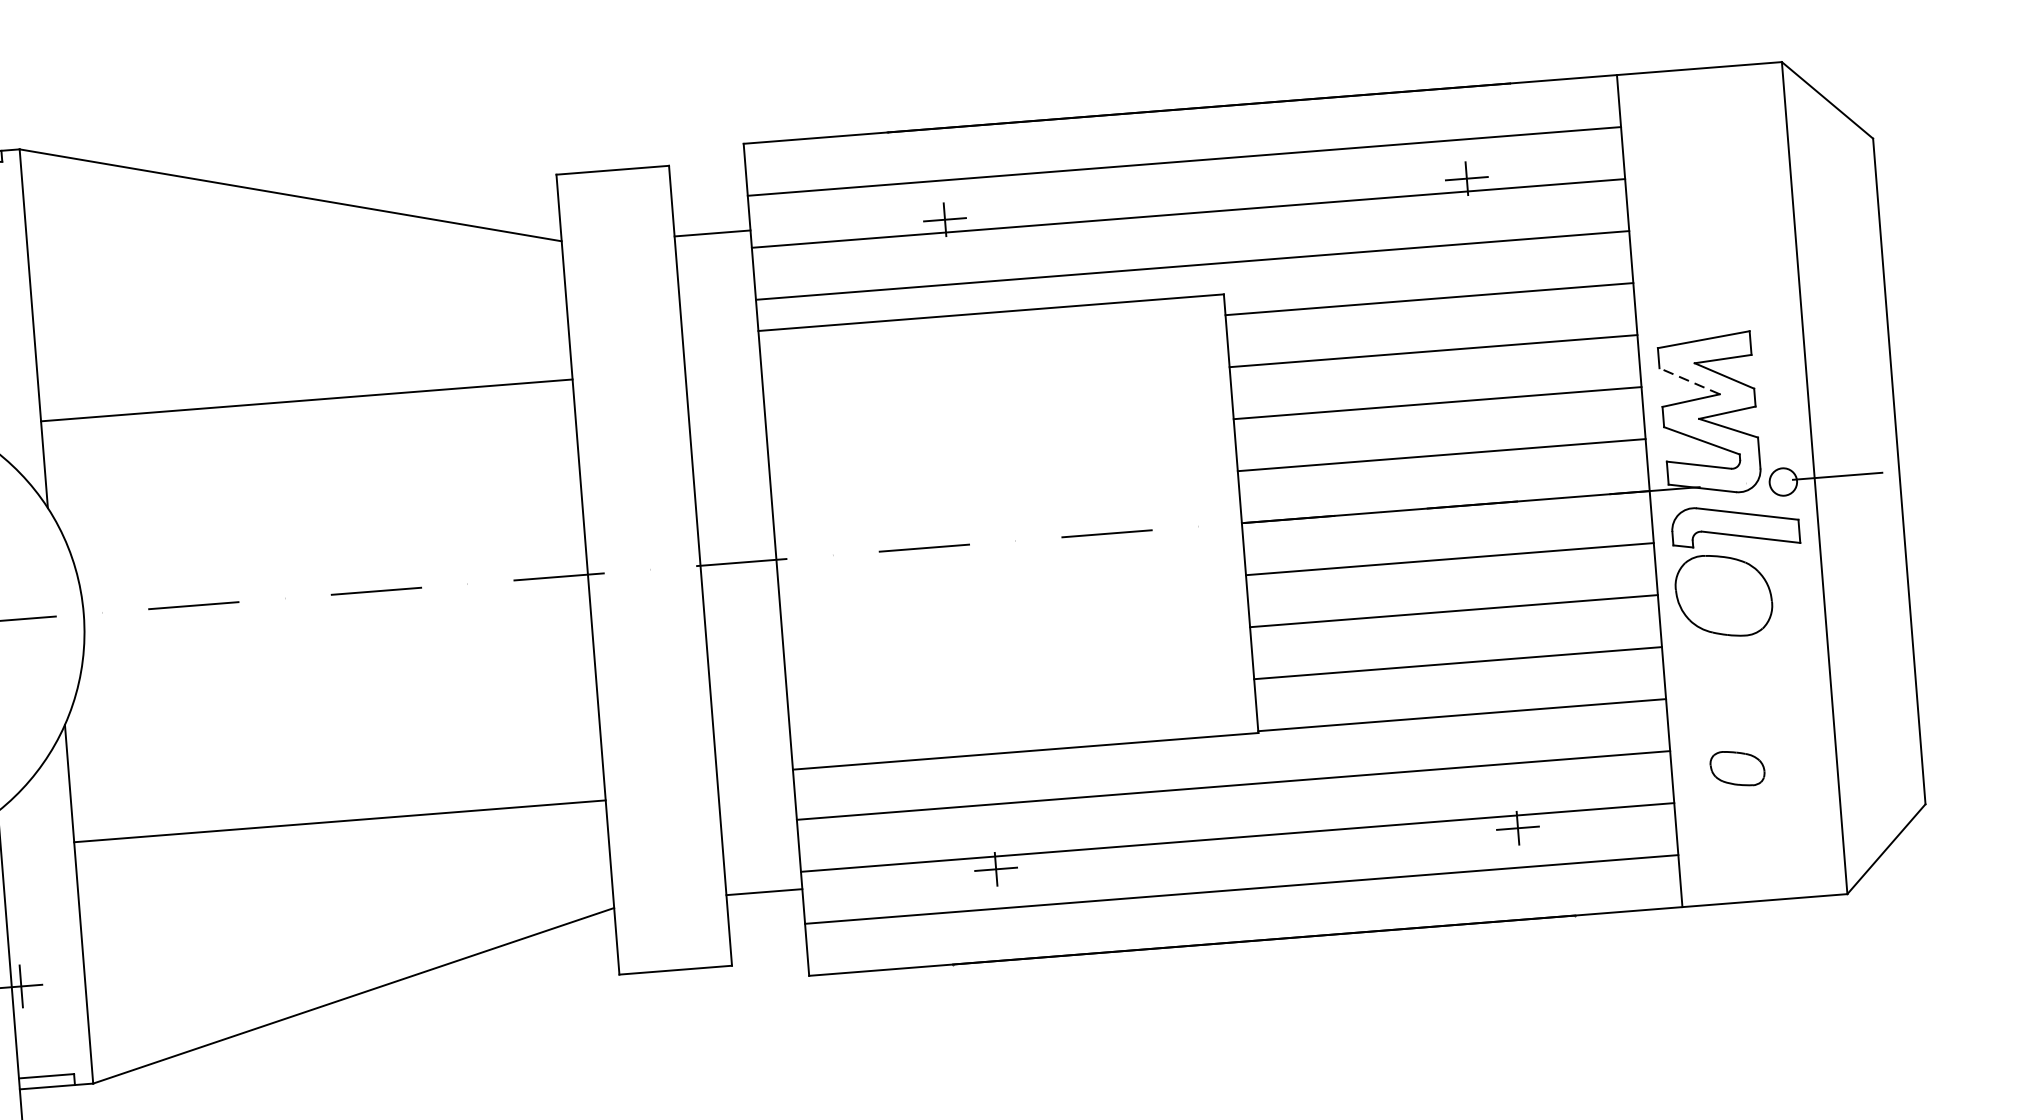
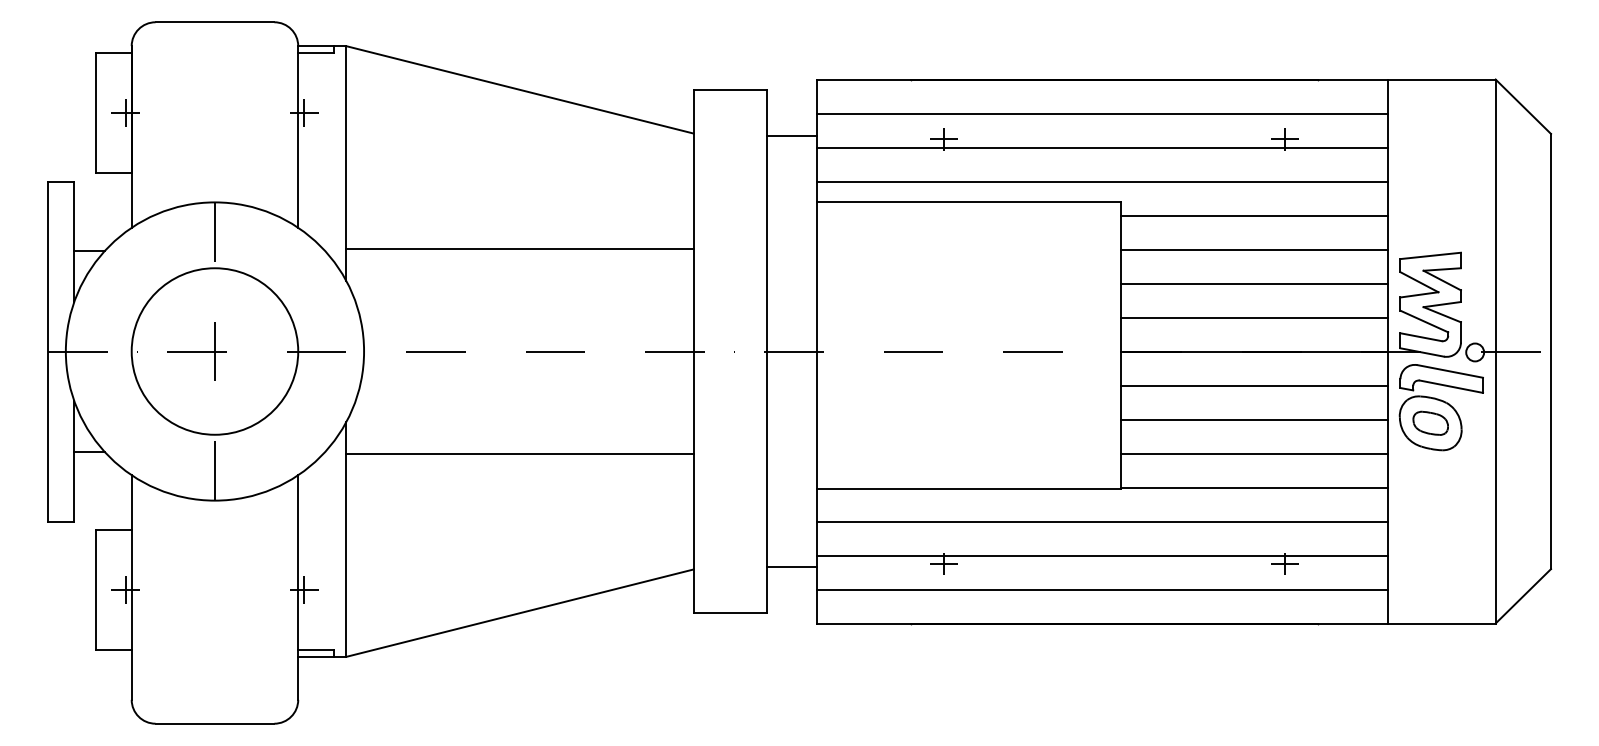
line: (1689, 380) -> (1419, 281), dashed -> solid
line: (306, 399) -> (519, 248), moved
part: (1737, 767) -> (1430, 422), moved
line: (339, 821) -> (519, 454), moved

